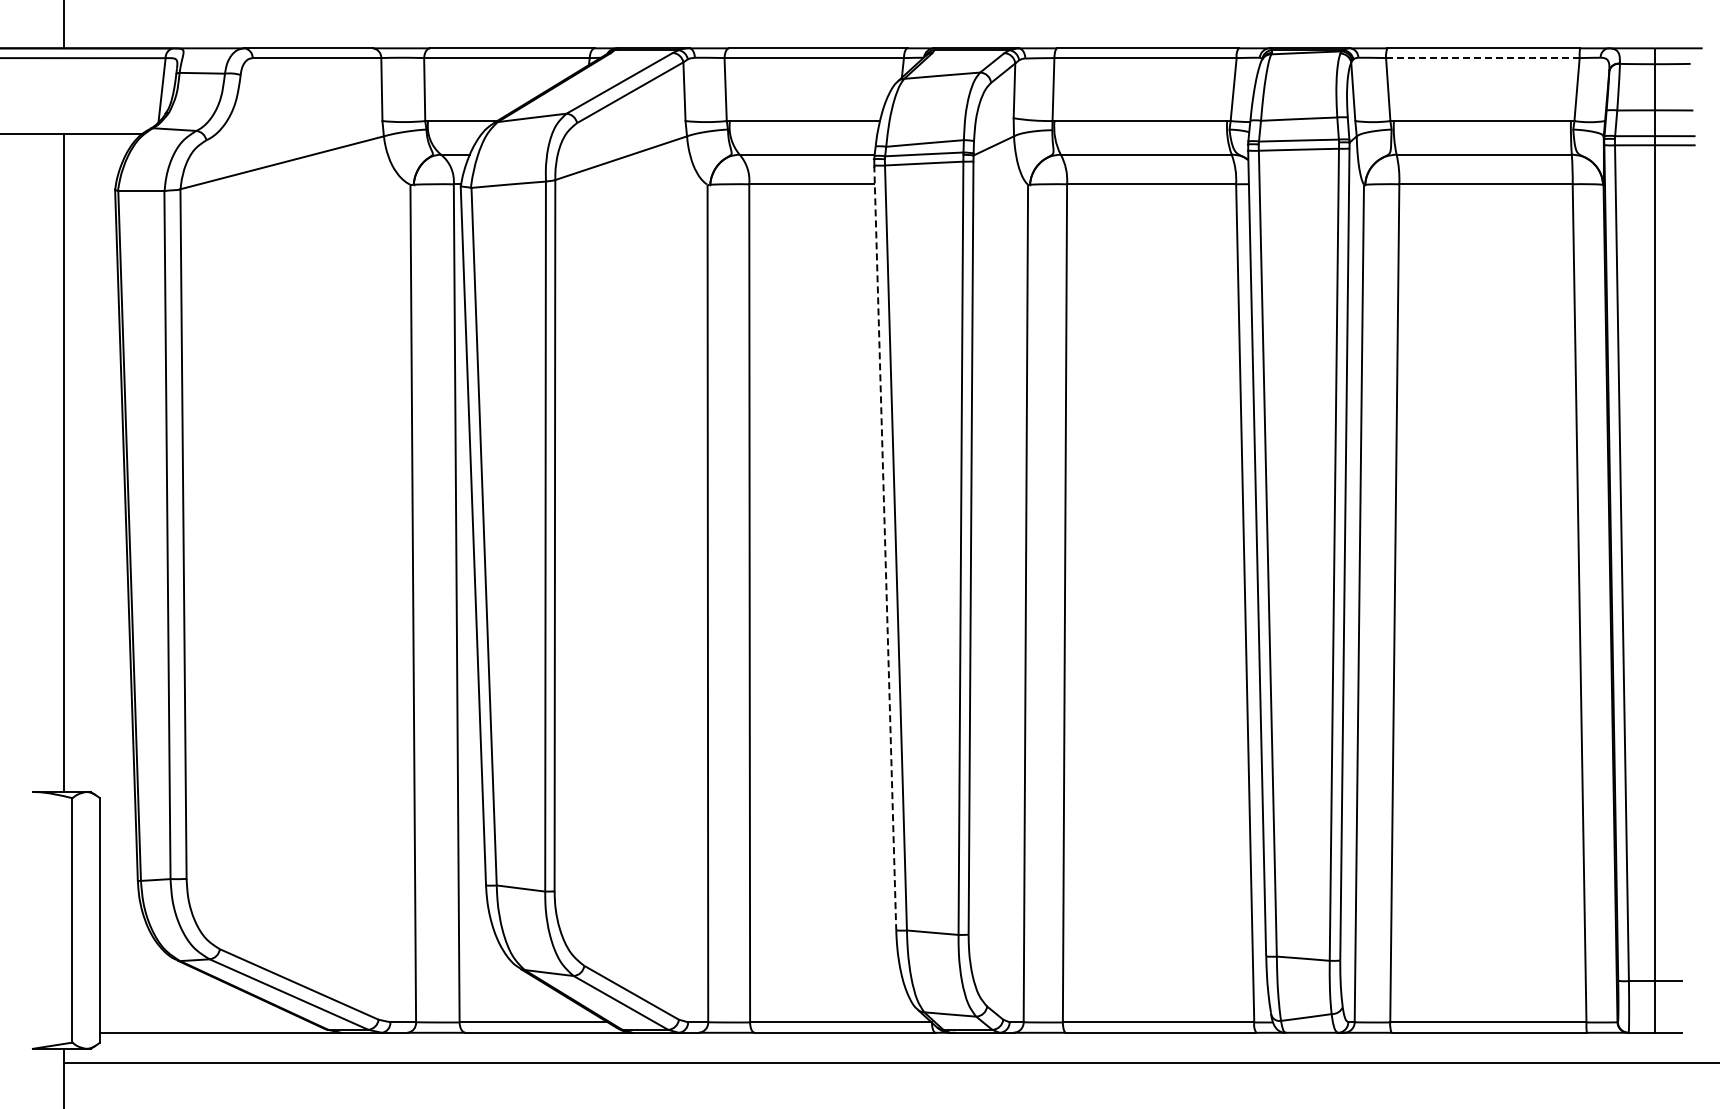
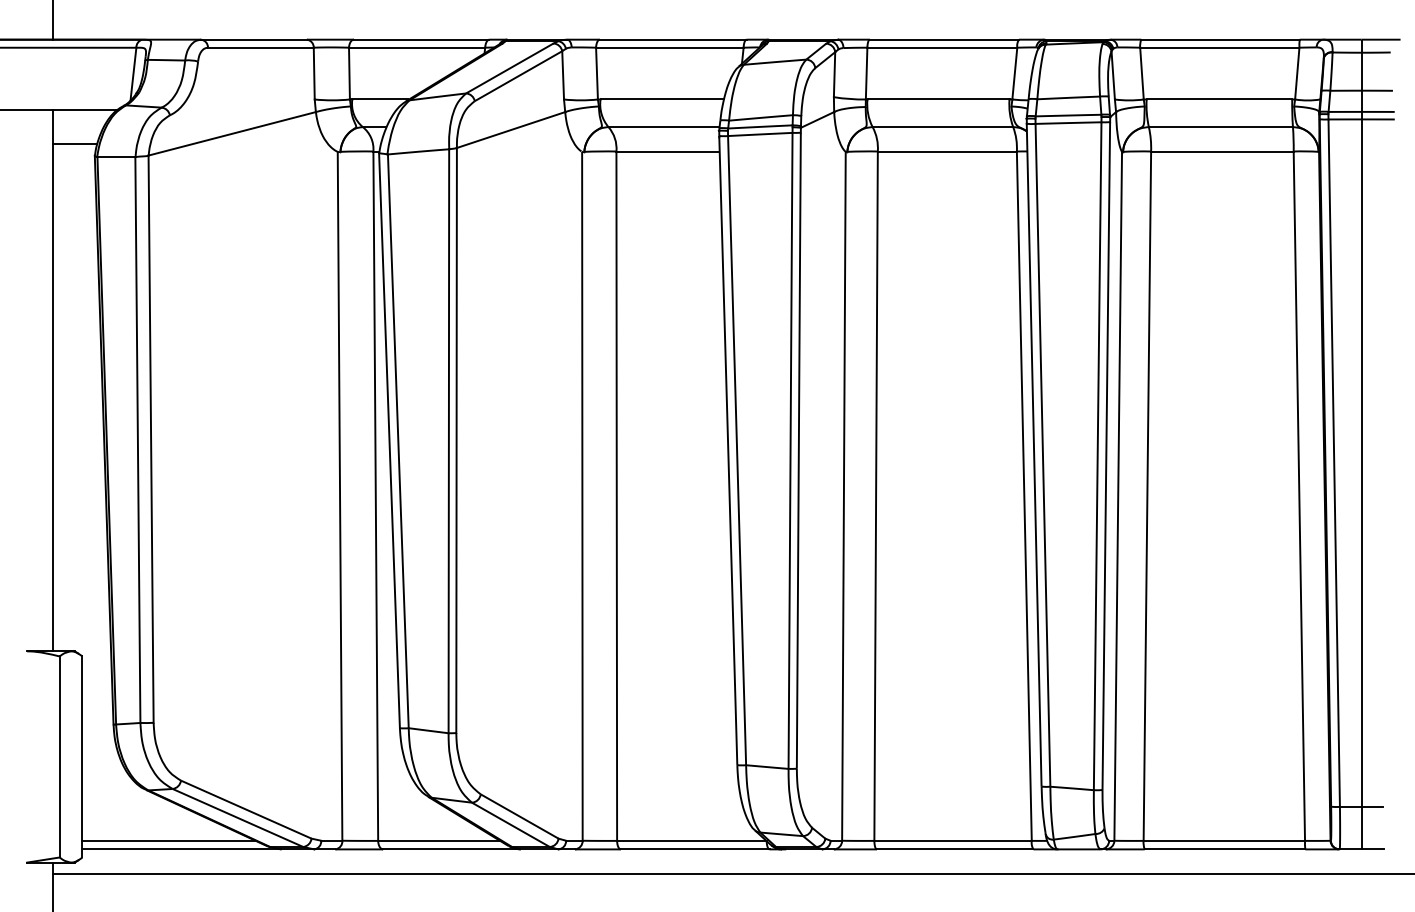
line: (1482, 58) -> (1219, 48), dashed -> solid
line: (90, 175) -> (74, 144), added
line: (885, 547) -> (728, 450), dashed -> solid
line: (205, 1022) -> (169, 840), added

